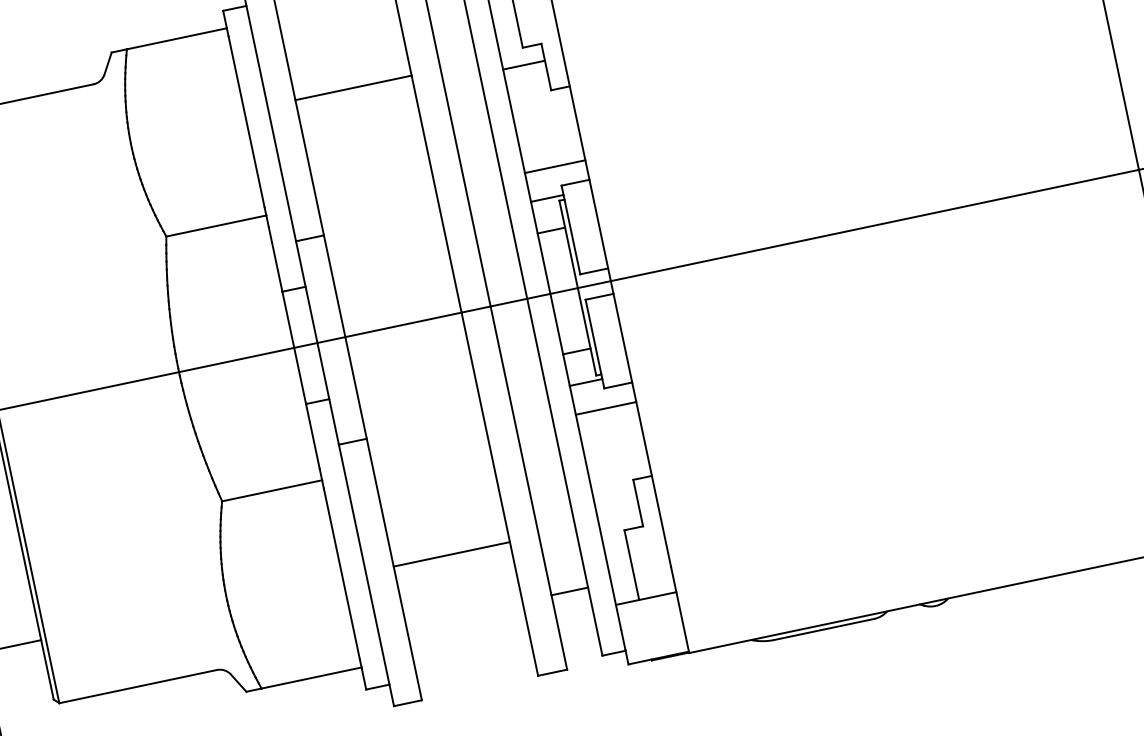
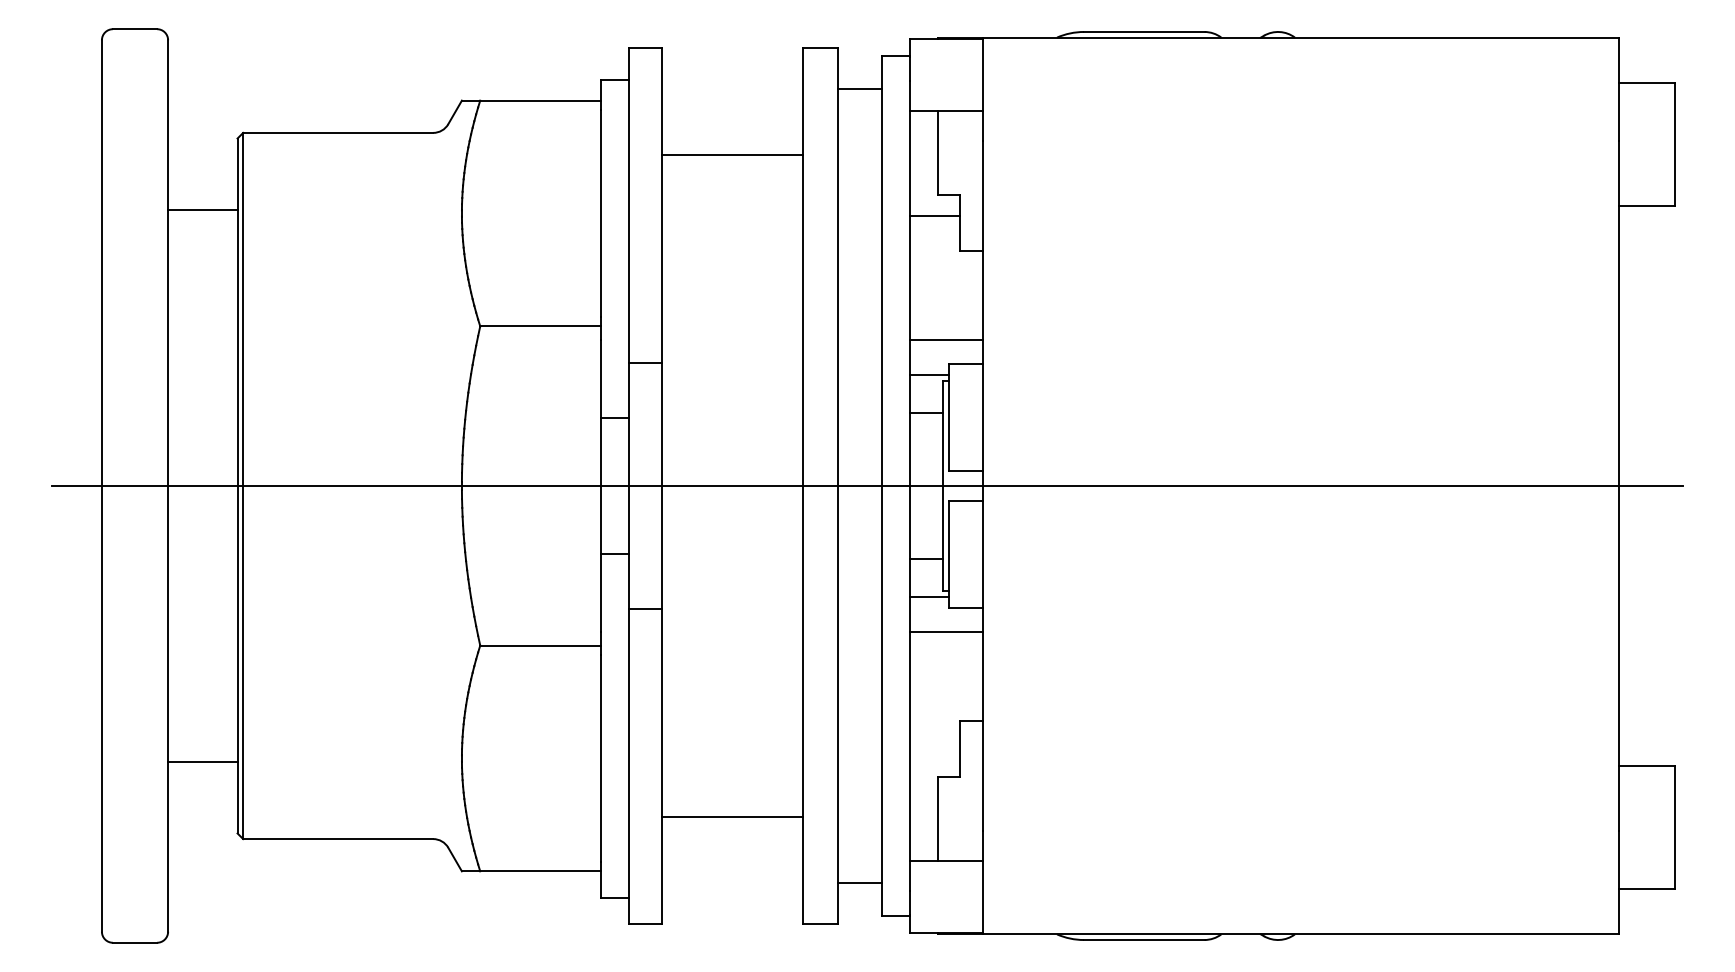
line: (353, 88) -> (732, 155), moved
line: (451, 554) -> (732, 816), moved
line: (569, 591) -> (859, 883), moved

